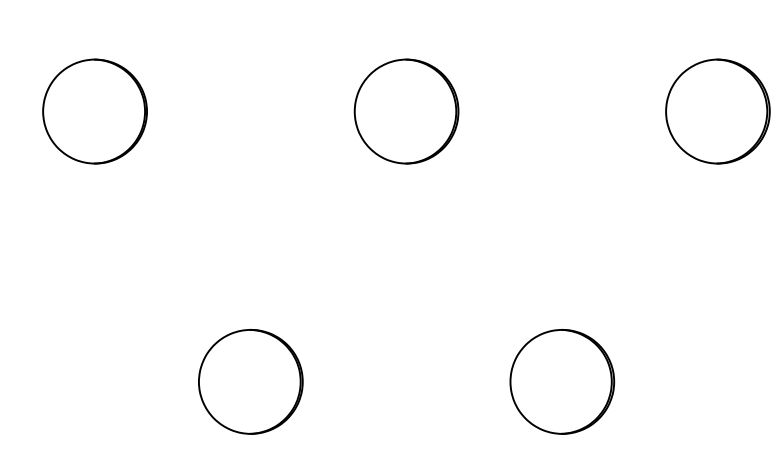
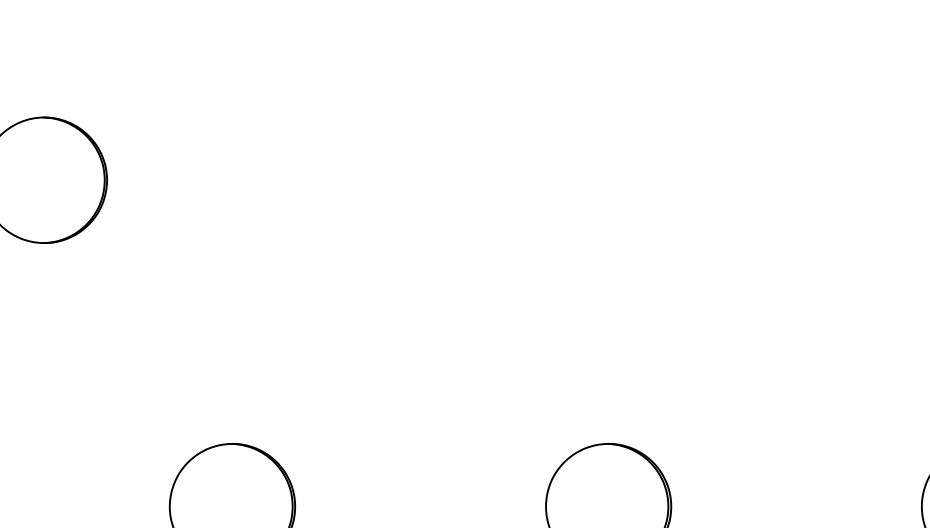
part: (406, 111) -> (420, 180), removed
part: (717, 111) -> (796, 180), removed

